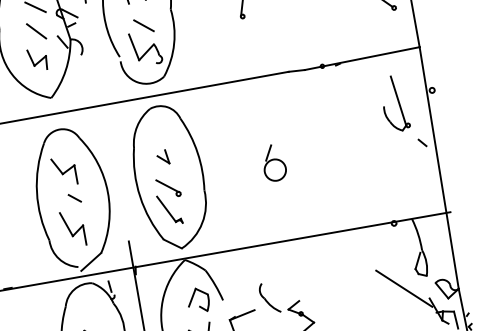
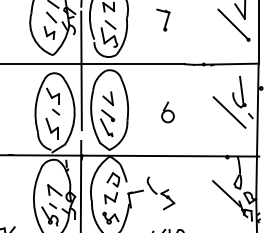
line: (106, 116) -> (81, 70), added
line: (383, 143) -> (229, 112), added
part: (161, 157) -> (107, 98), size x1.67

